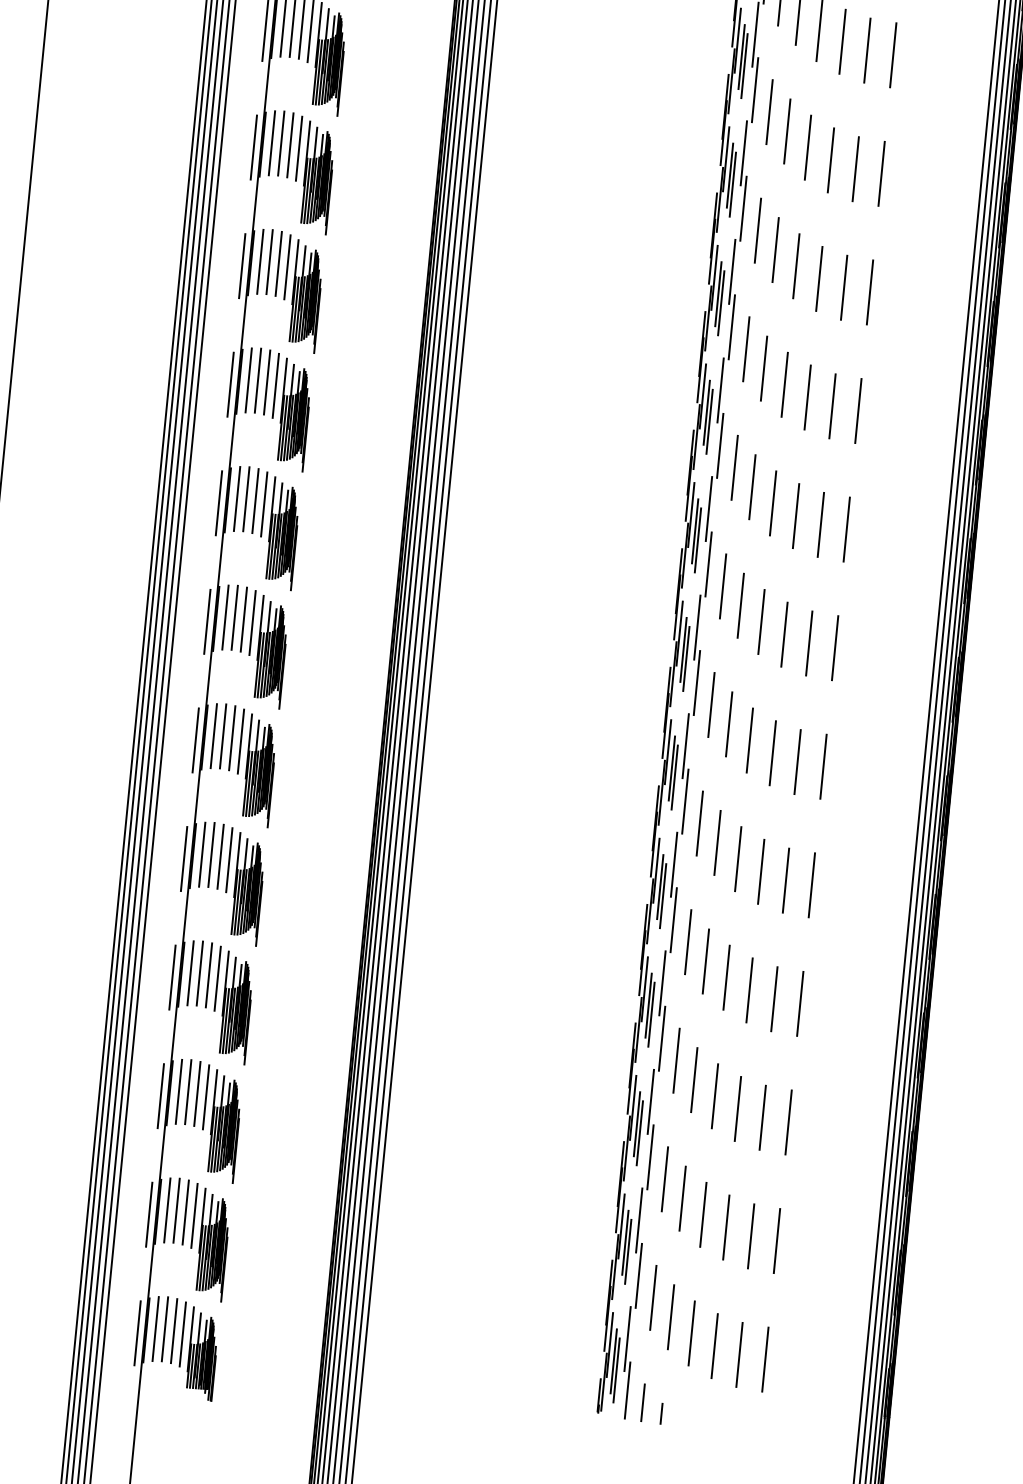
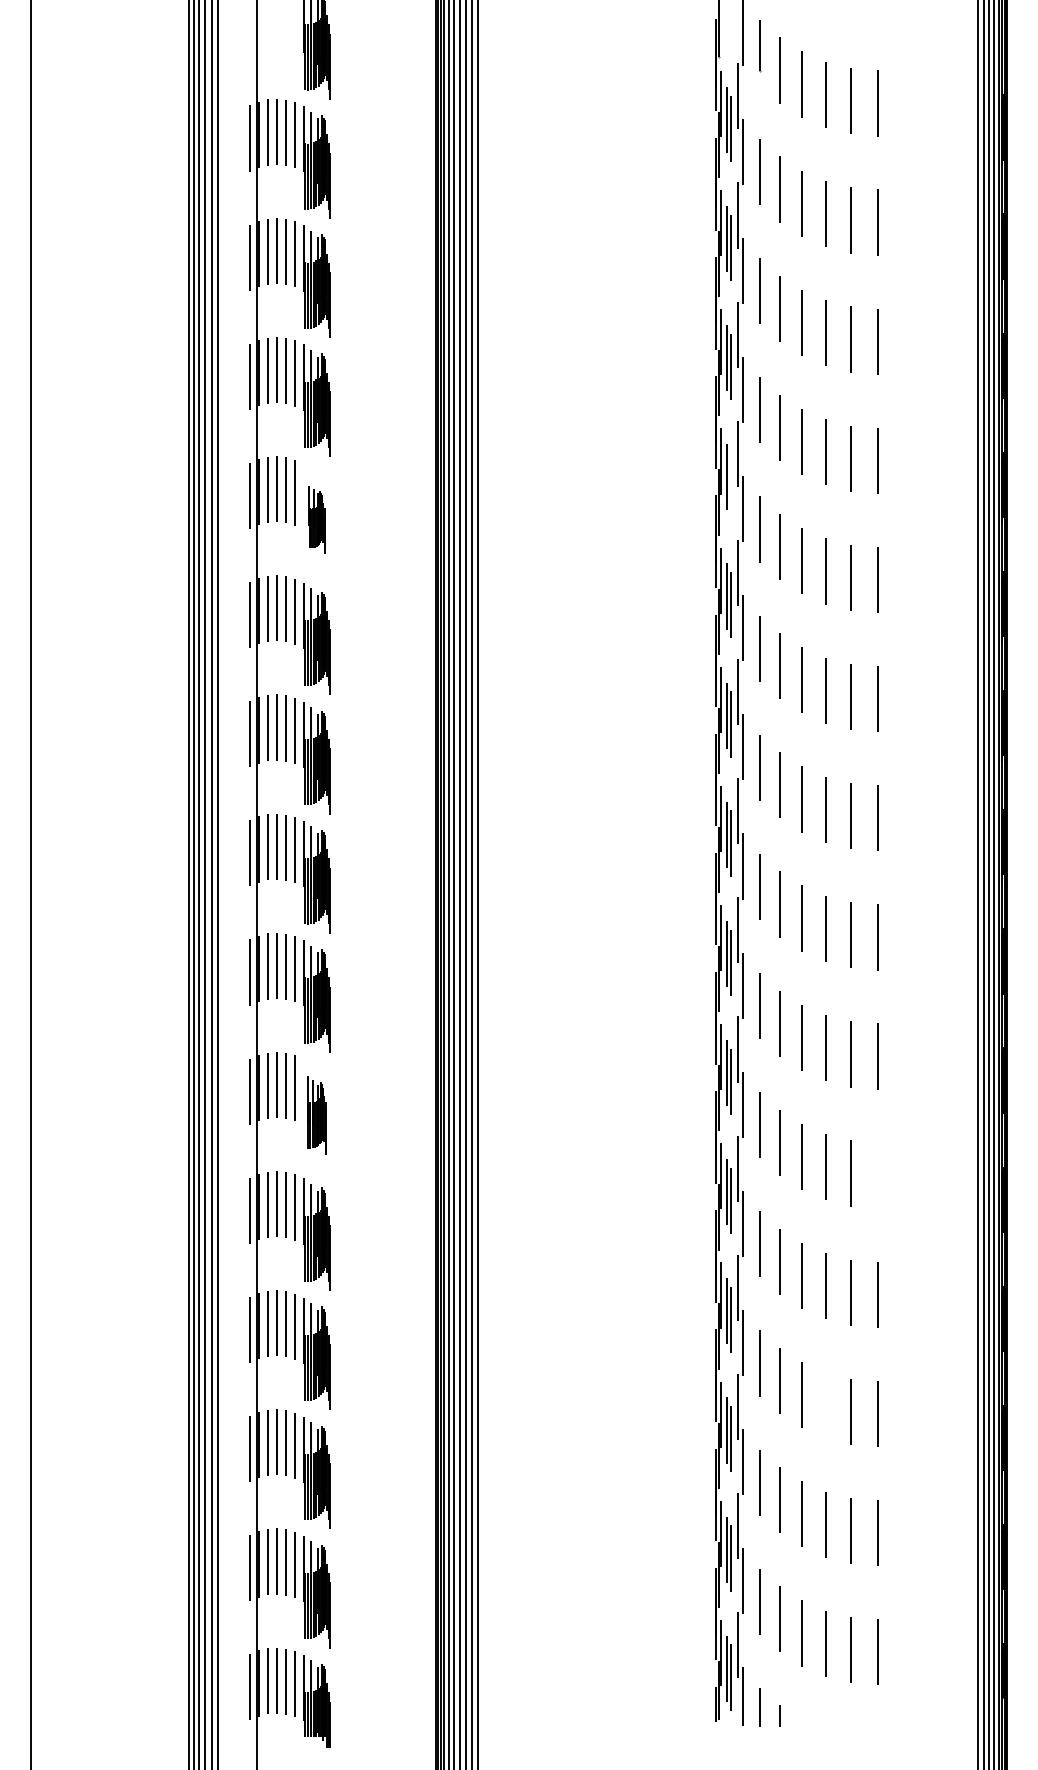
part: (317, 177) -> (316, 519), size x0.6
line: (732, 185) -> (730, 486), removed
part: (259, 770) -> (316, 1115), size x0.7
line: (811, 885) -> (877, 1175), removed
line: (737, 1108) -> (825, 1405), removed

